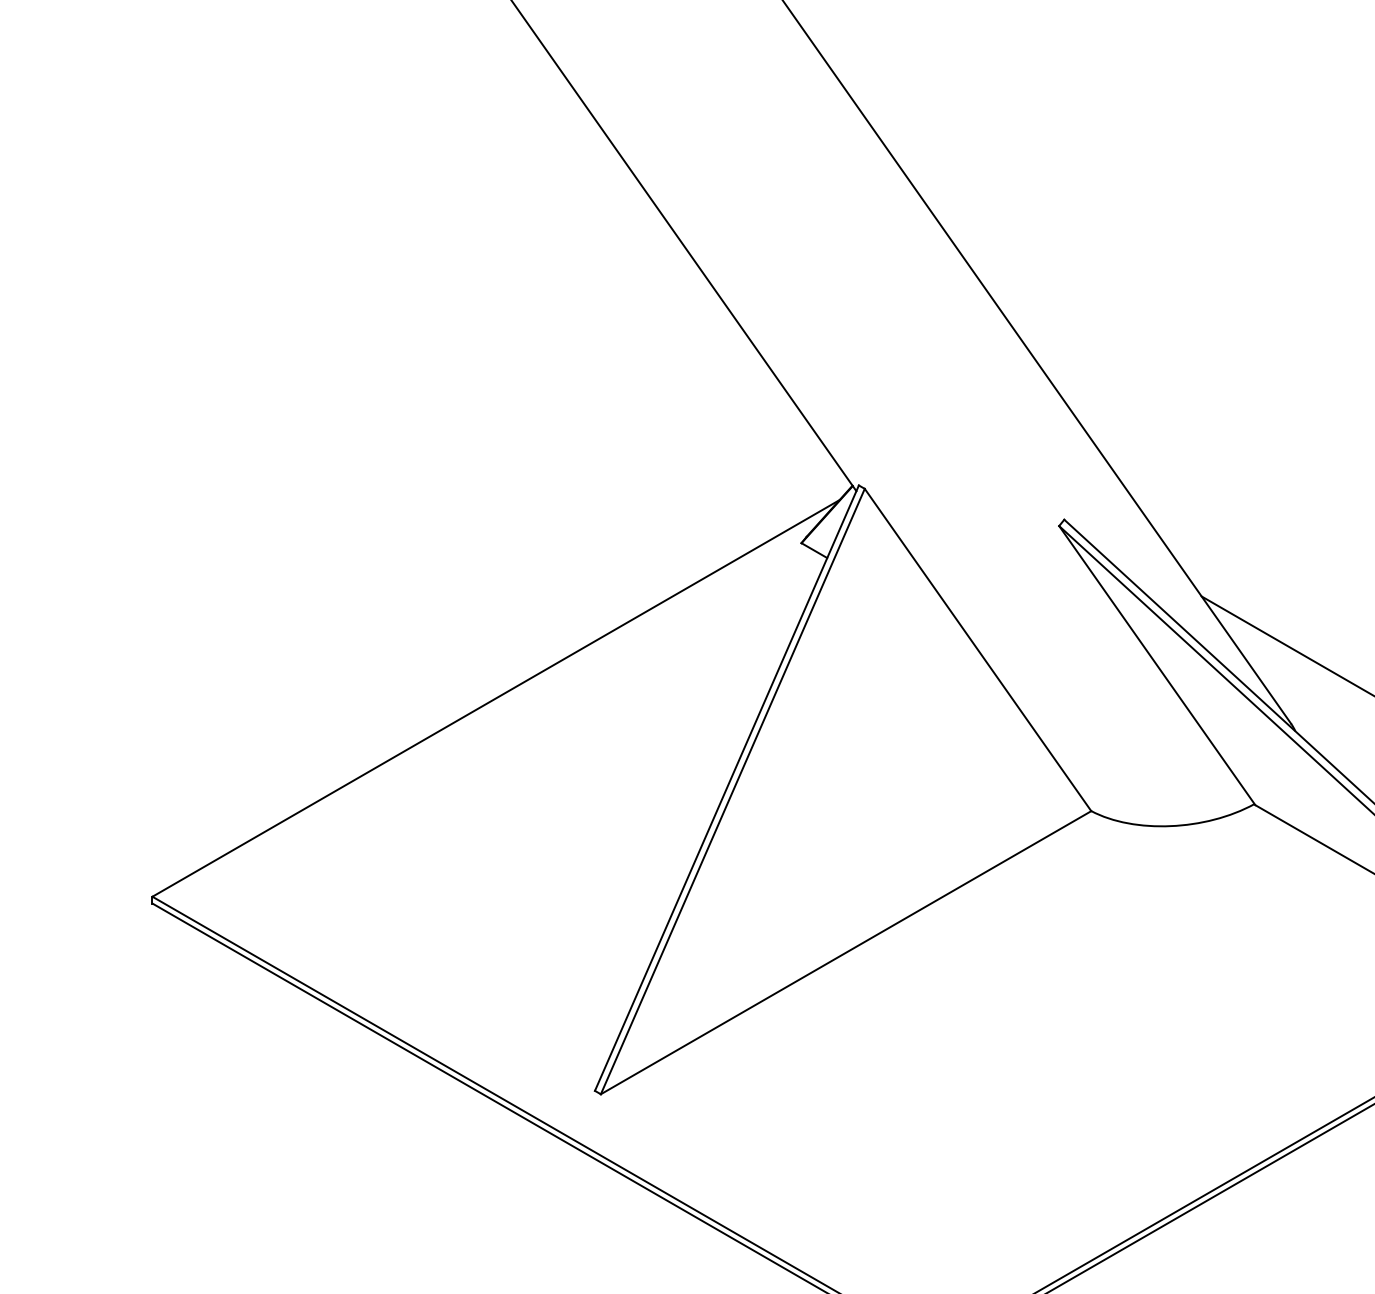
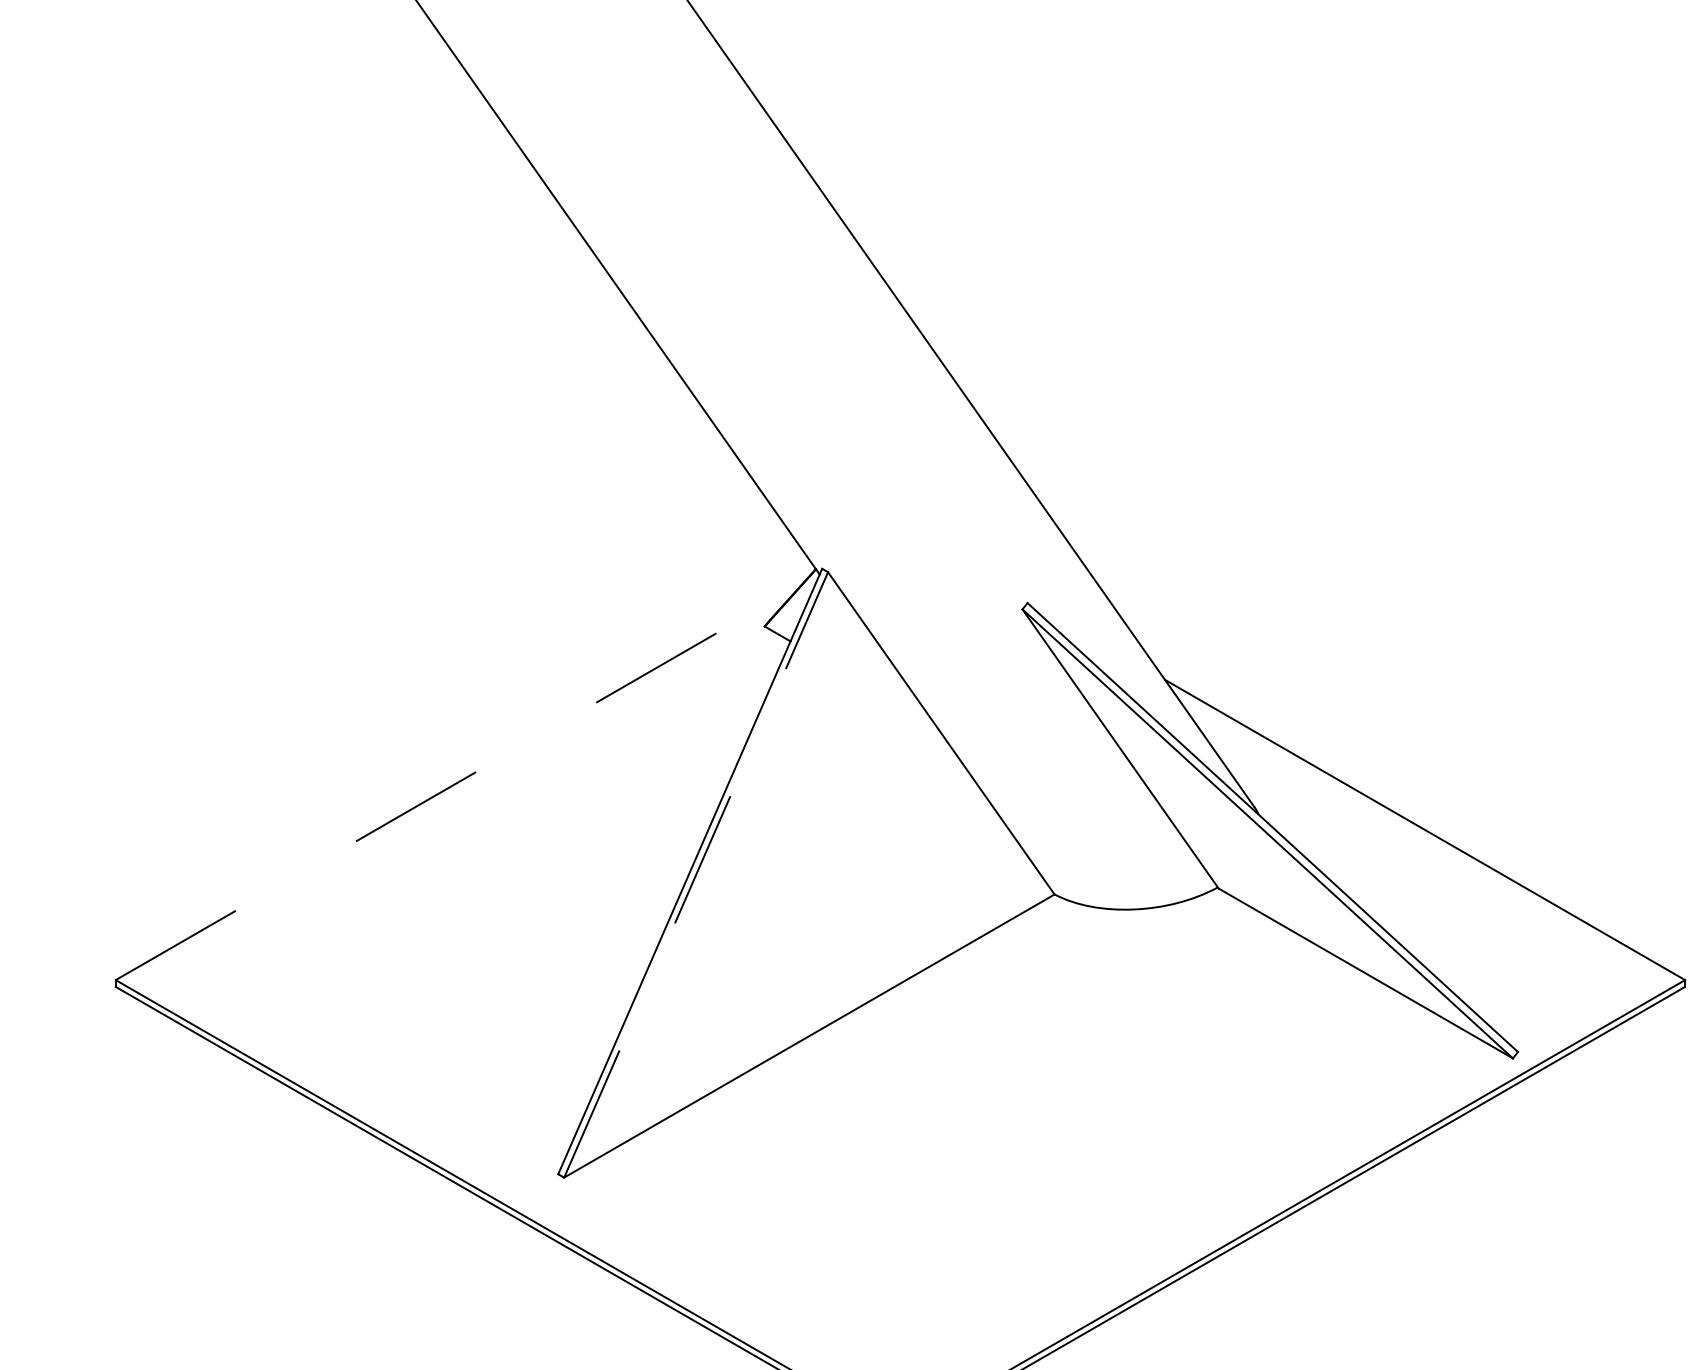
line: (496, 698) -> (459, 781), solid -> dashed
line: (733, 791) -> (696, 874), solid -> dashed

